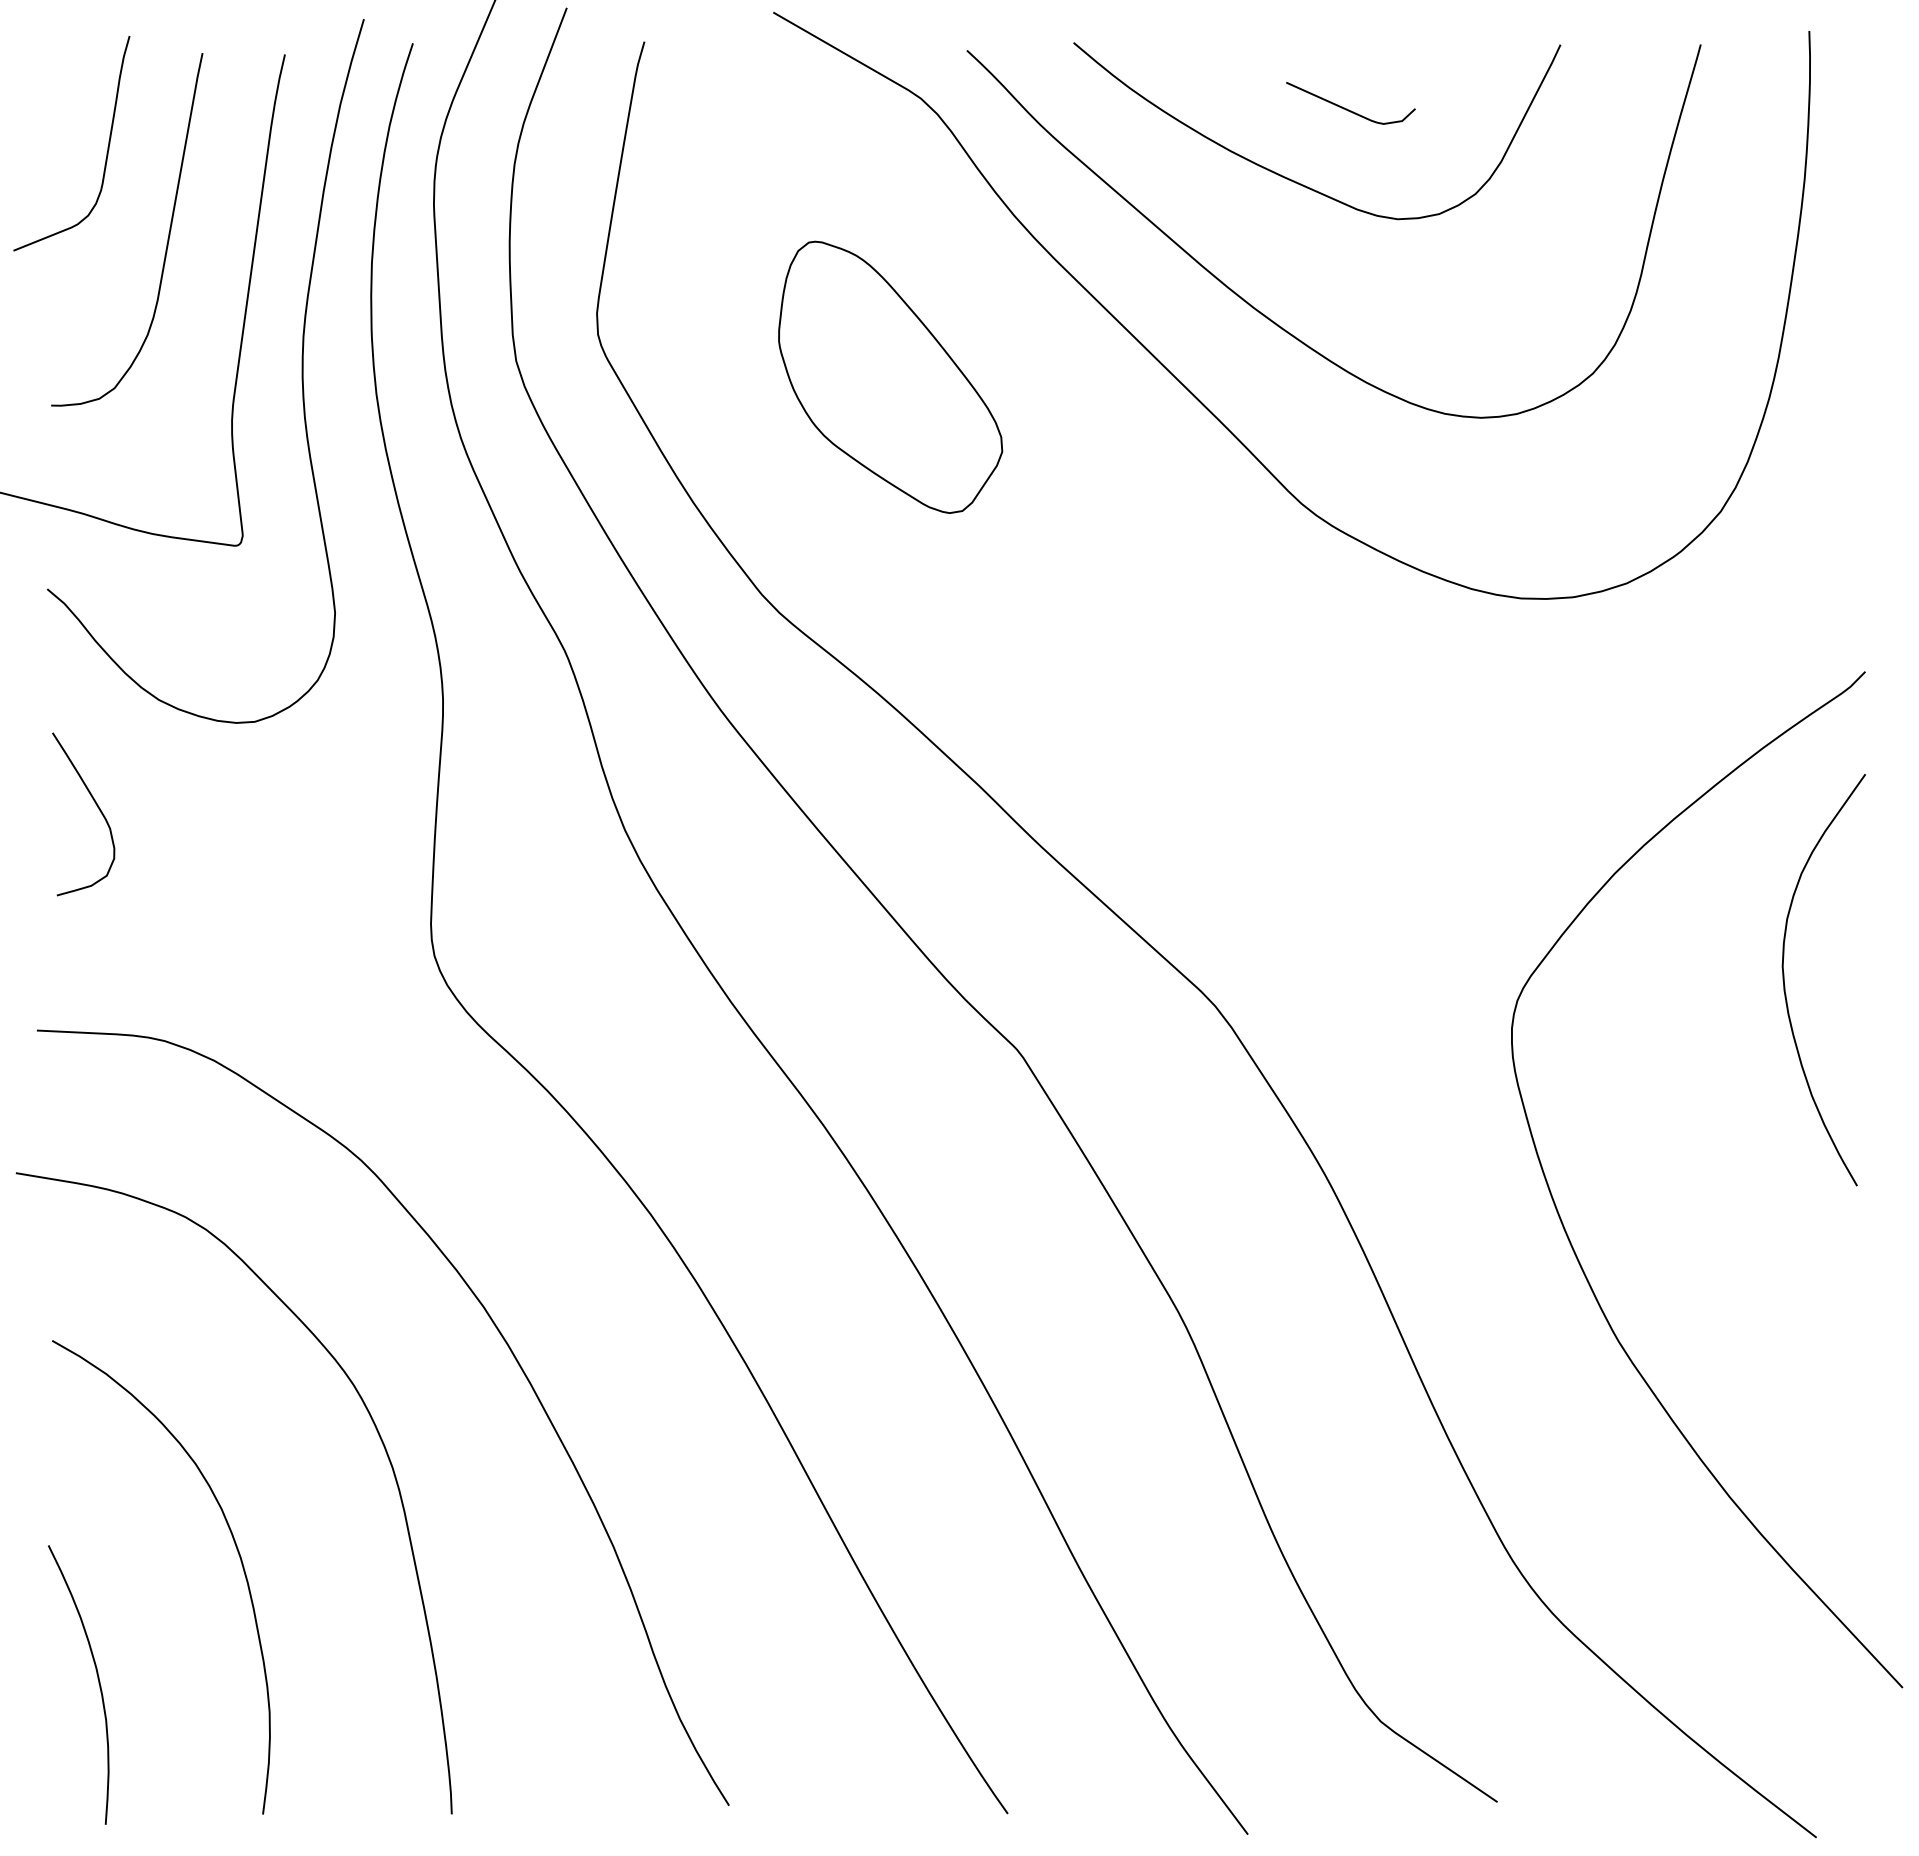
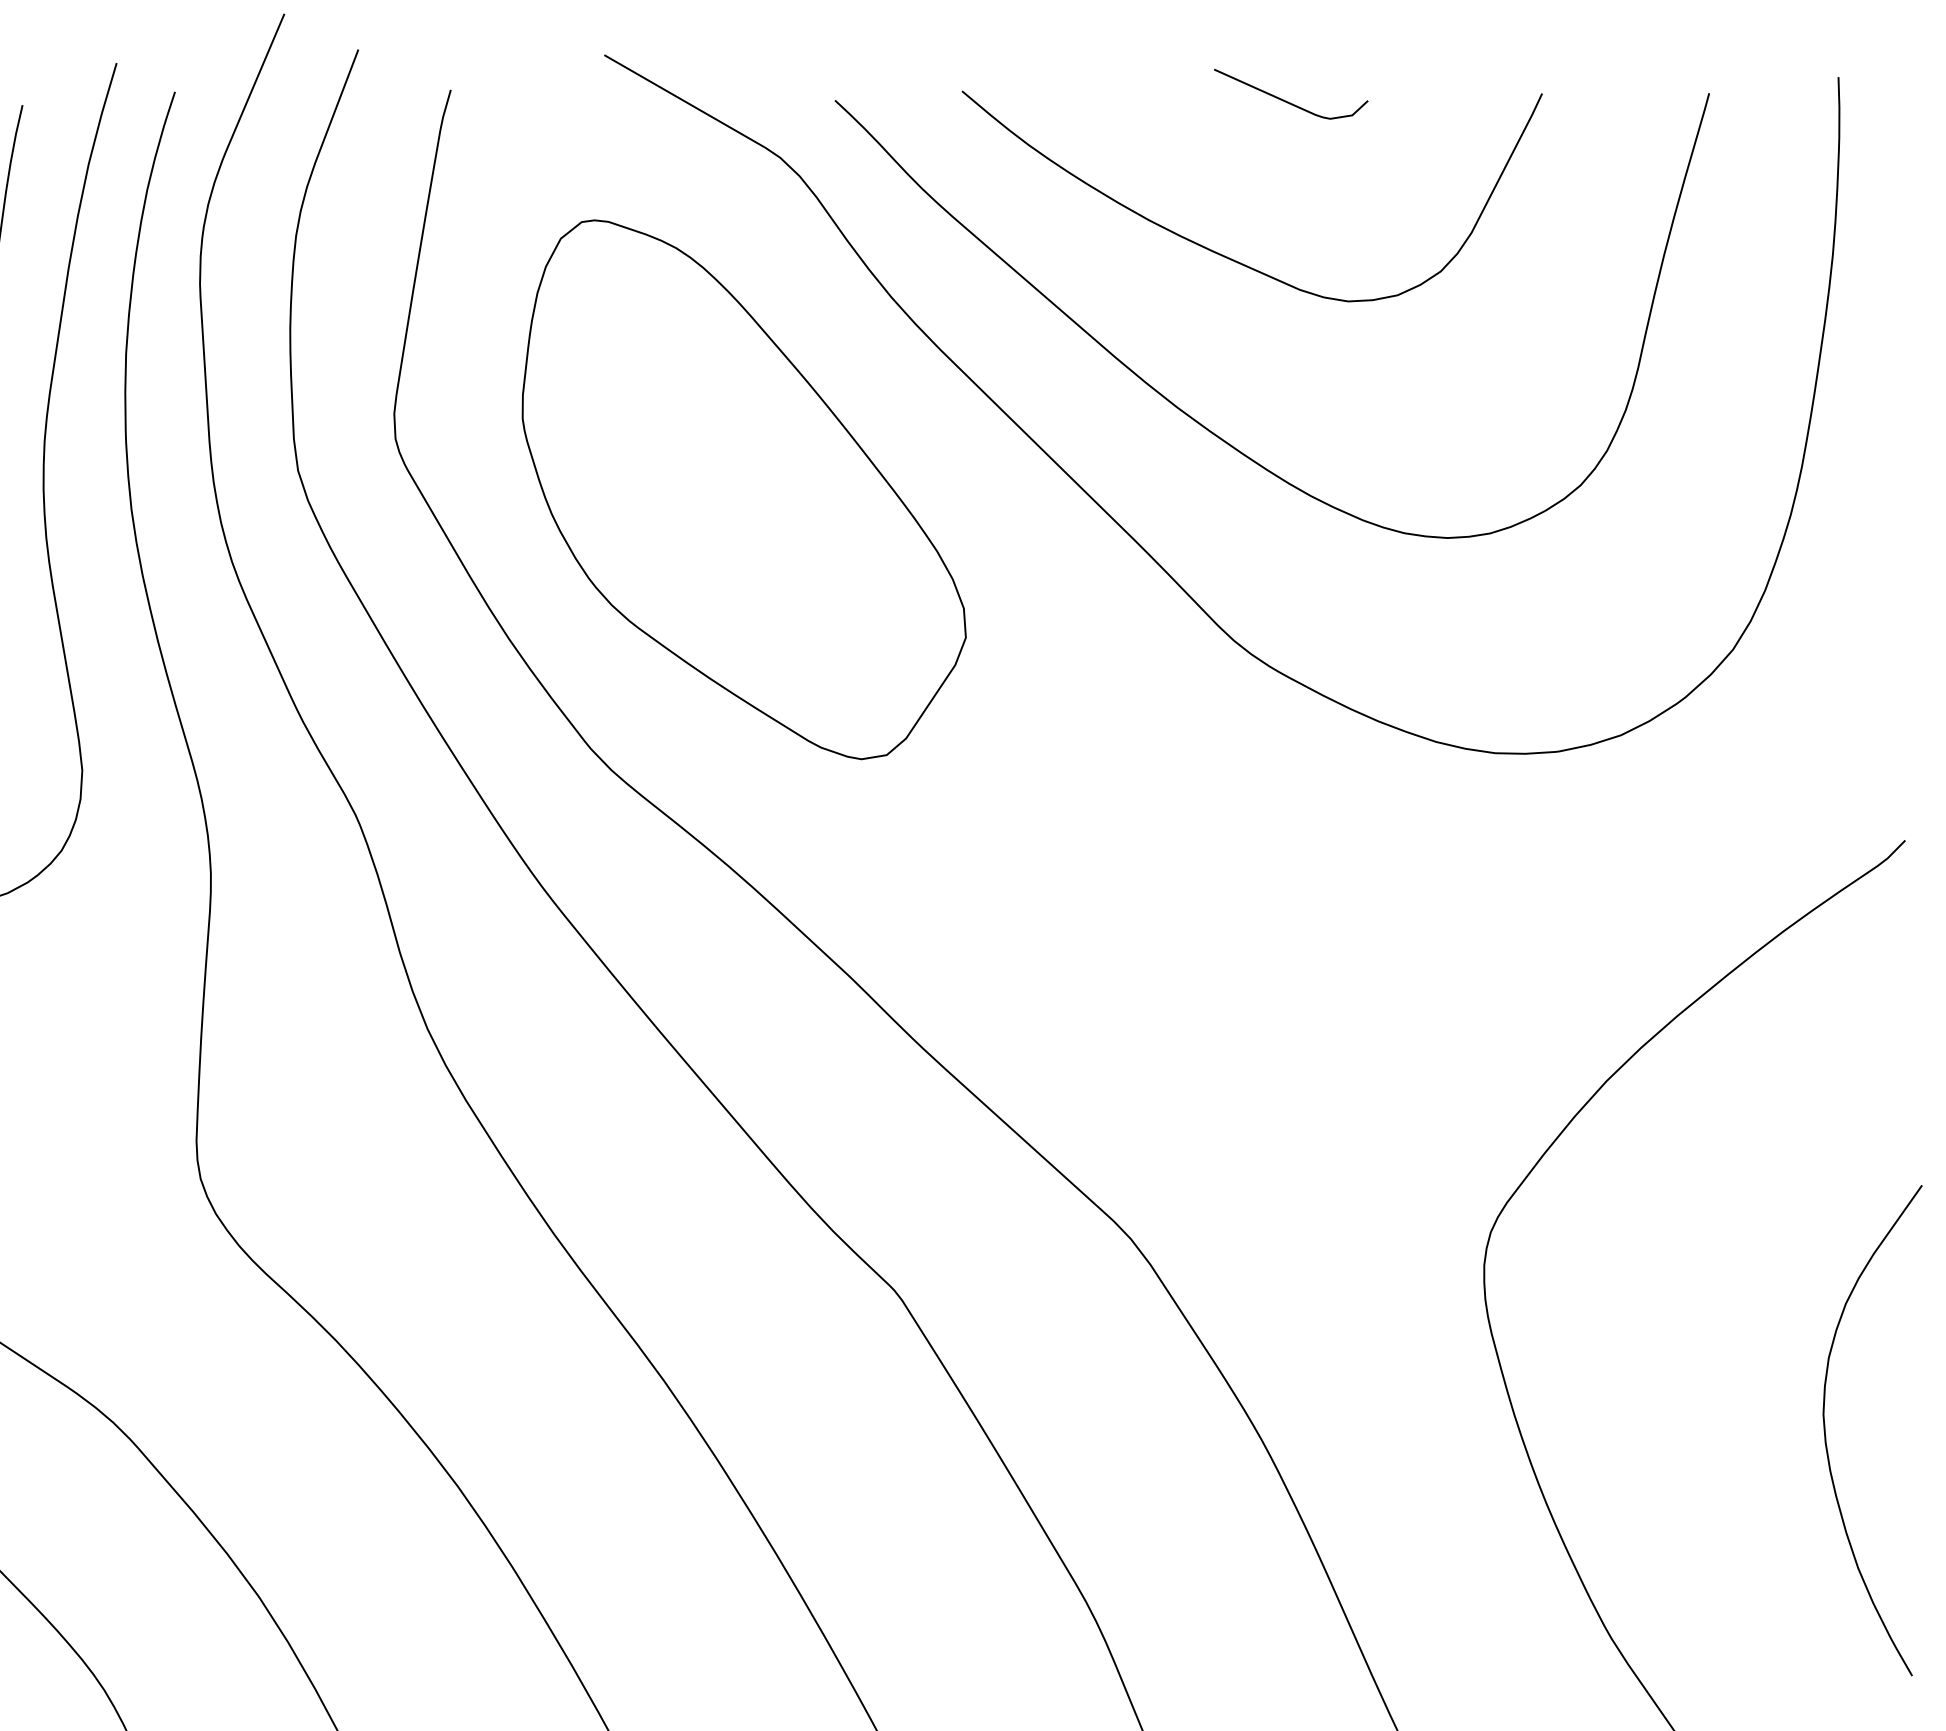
curve: (1349, 109) -> (1289, 101), moved
part: (890, 377) -> (743, 489), size x1.67
curve: (1785, 985) -> (1826, 1437), moved

